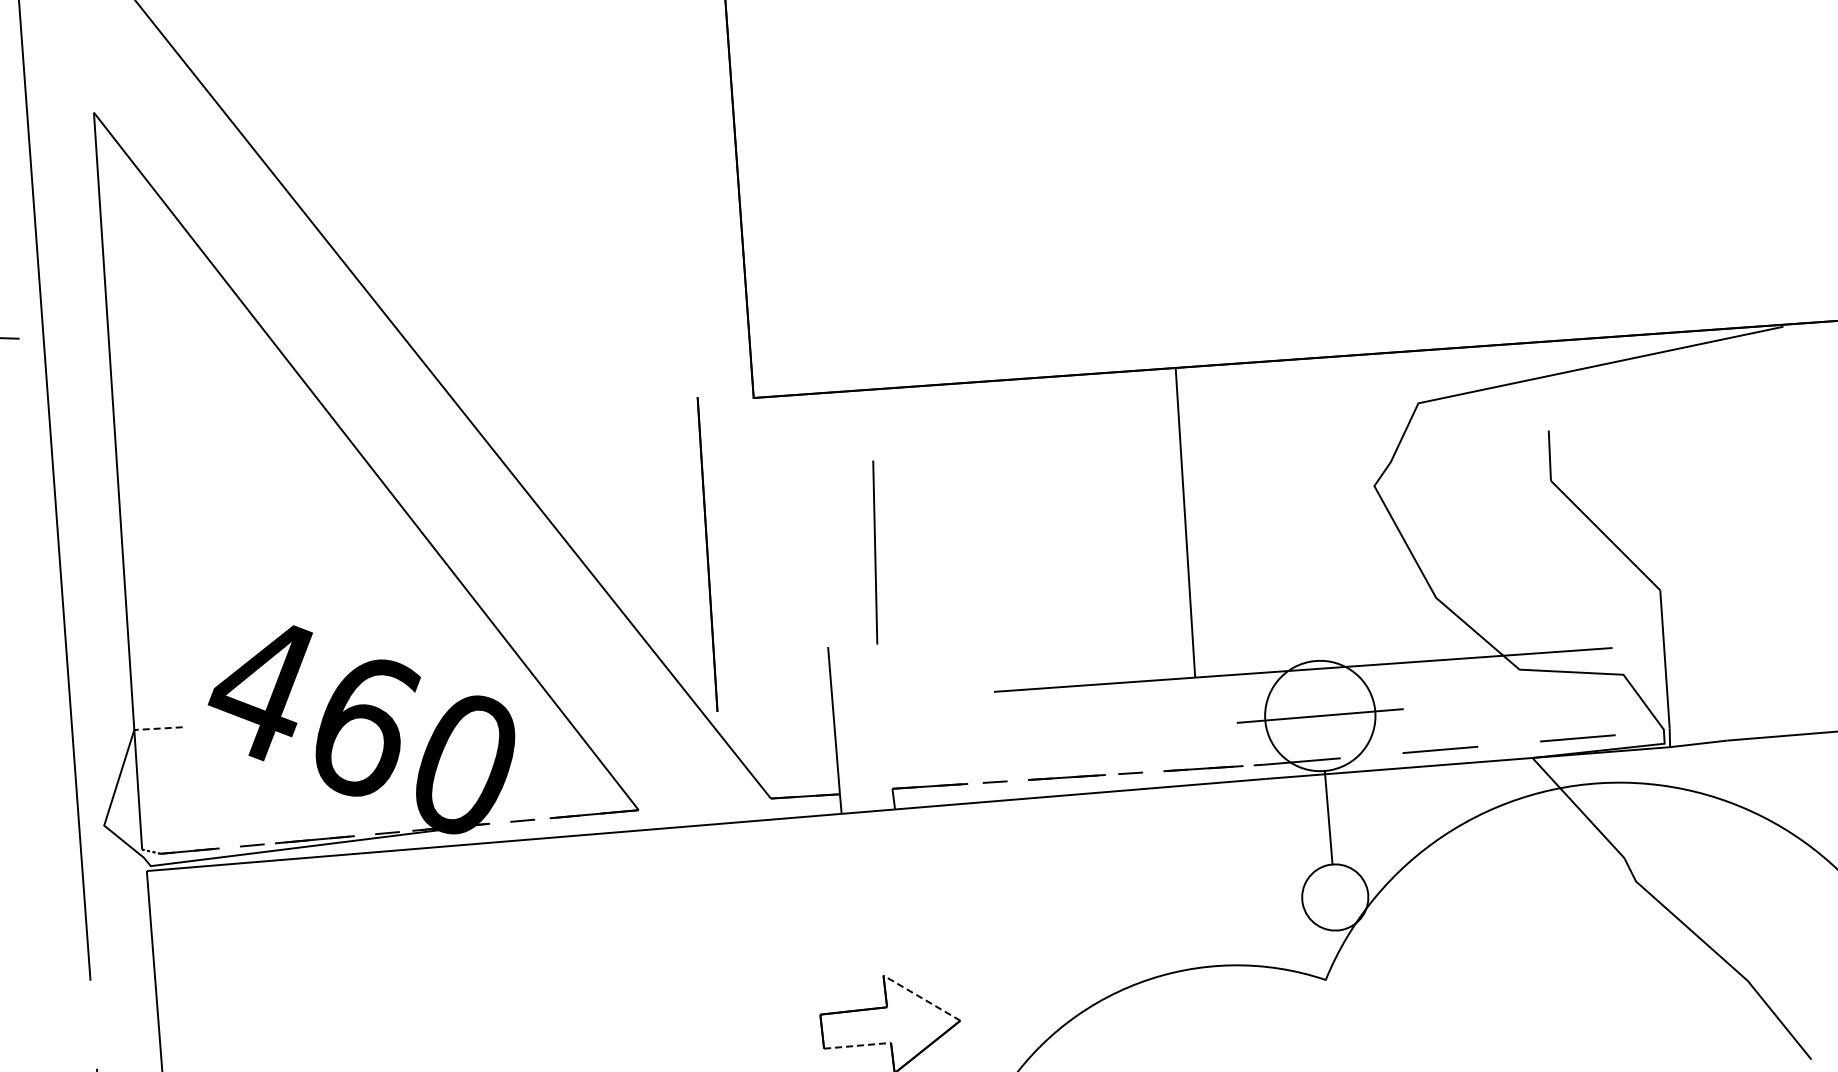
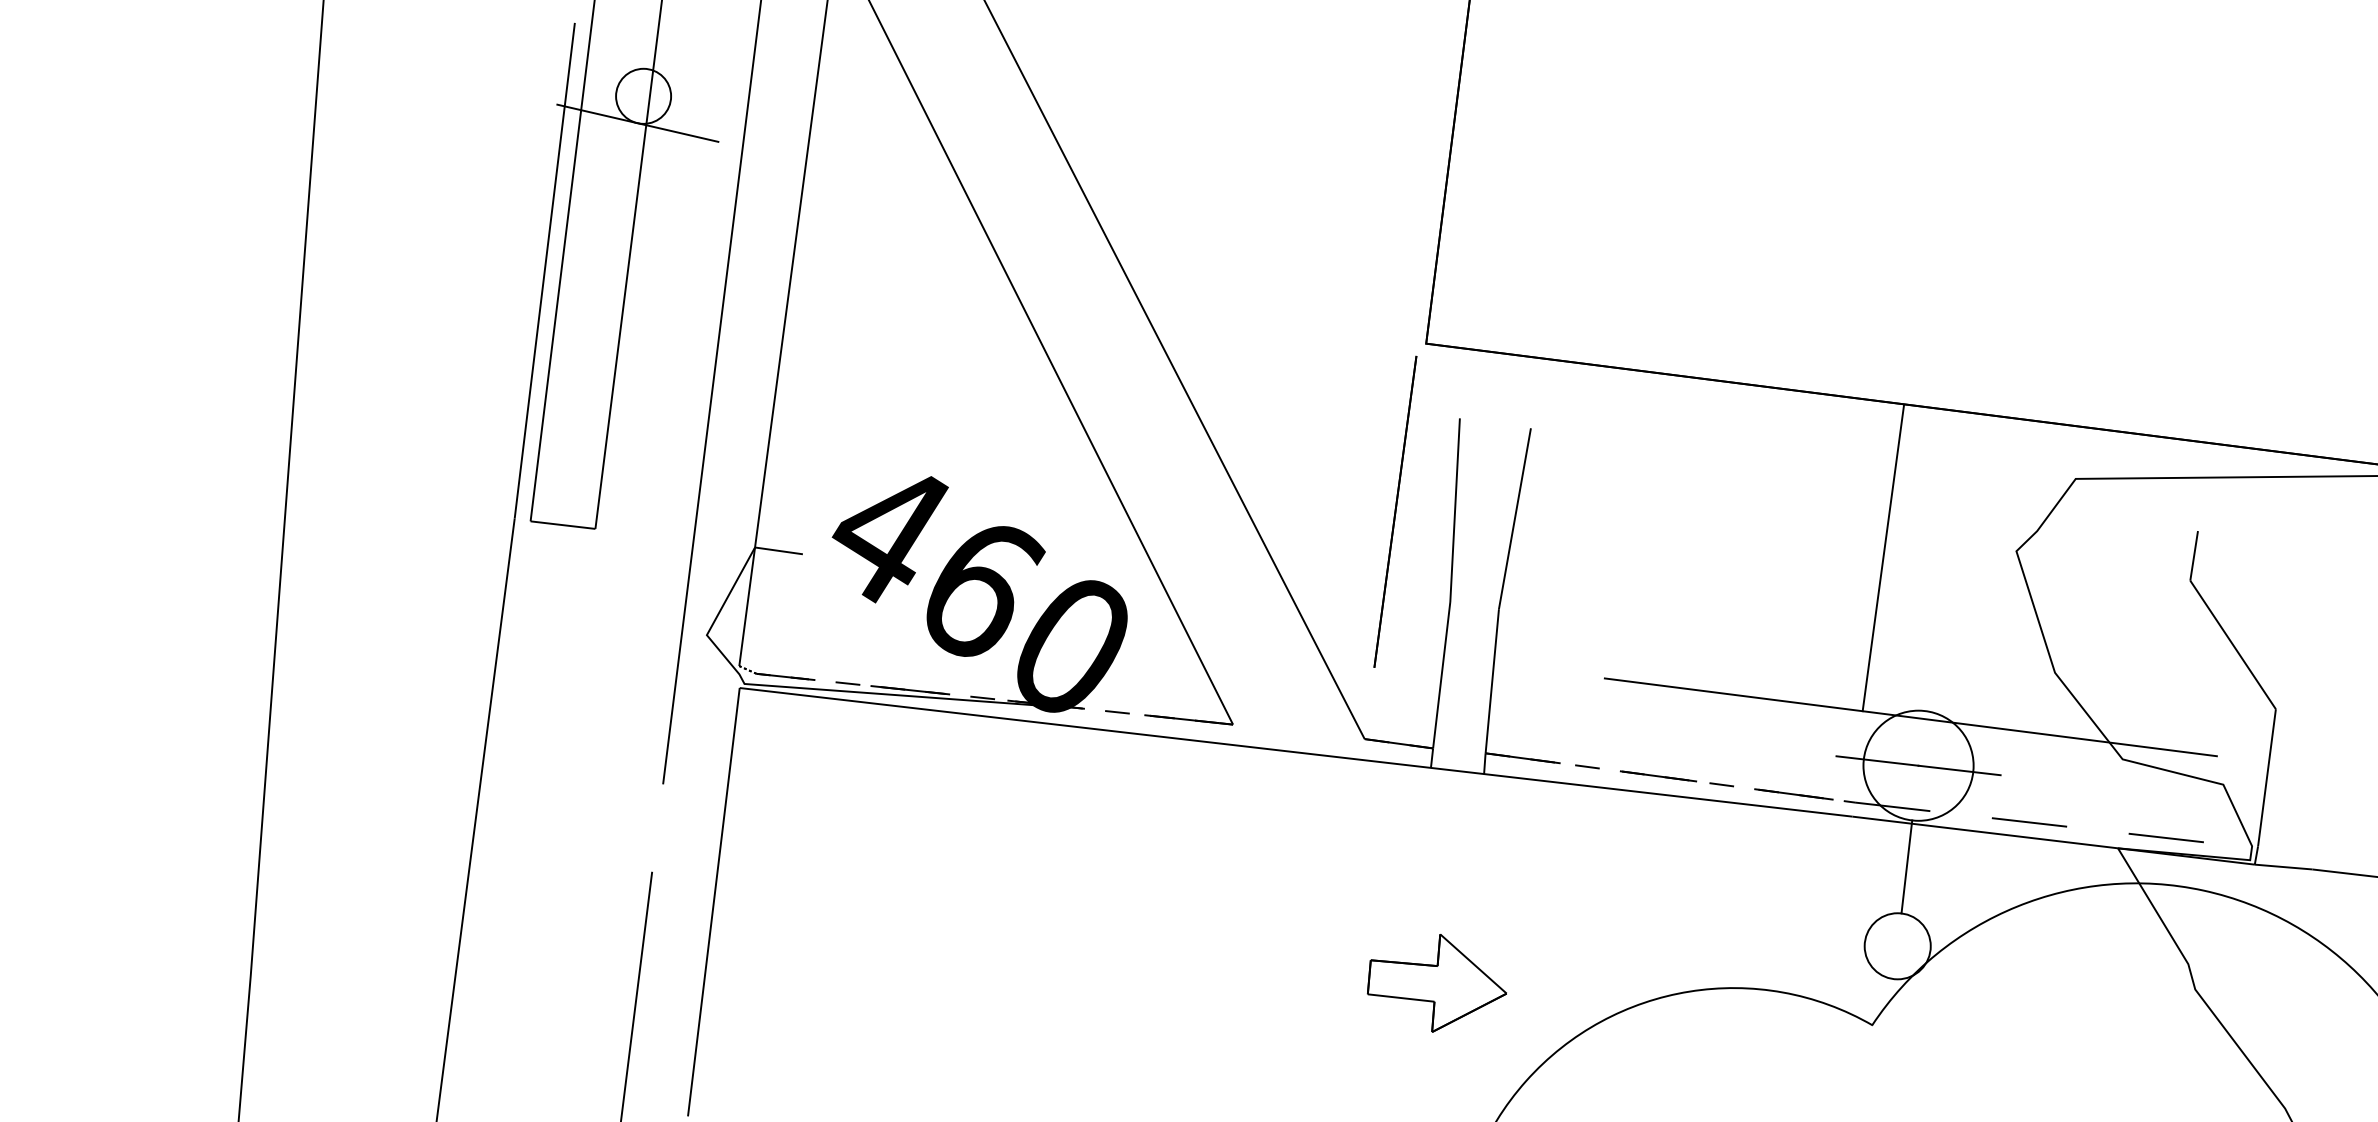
line: (1184, 523) -> (1882, 558), moved
line: (707, 554) -> (1395, 511), moved
line: (814, 556) -> (1454, 510), added
line: (884, 717) -> (1491, 681), added
line: (157, 728) -> (778, 550), dashed -> solid
line: (921, 997) -> (1473, 963), dashed -> solid
line: (857, 1046) -> (1401, 998), dashed -> solid

